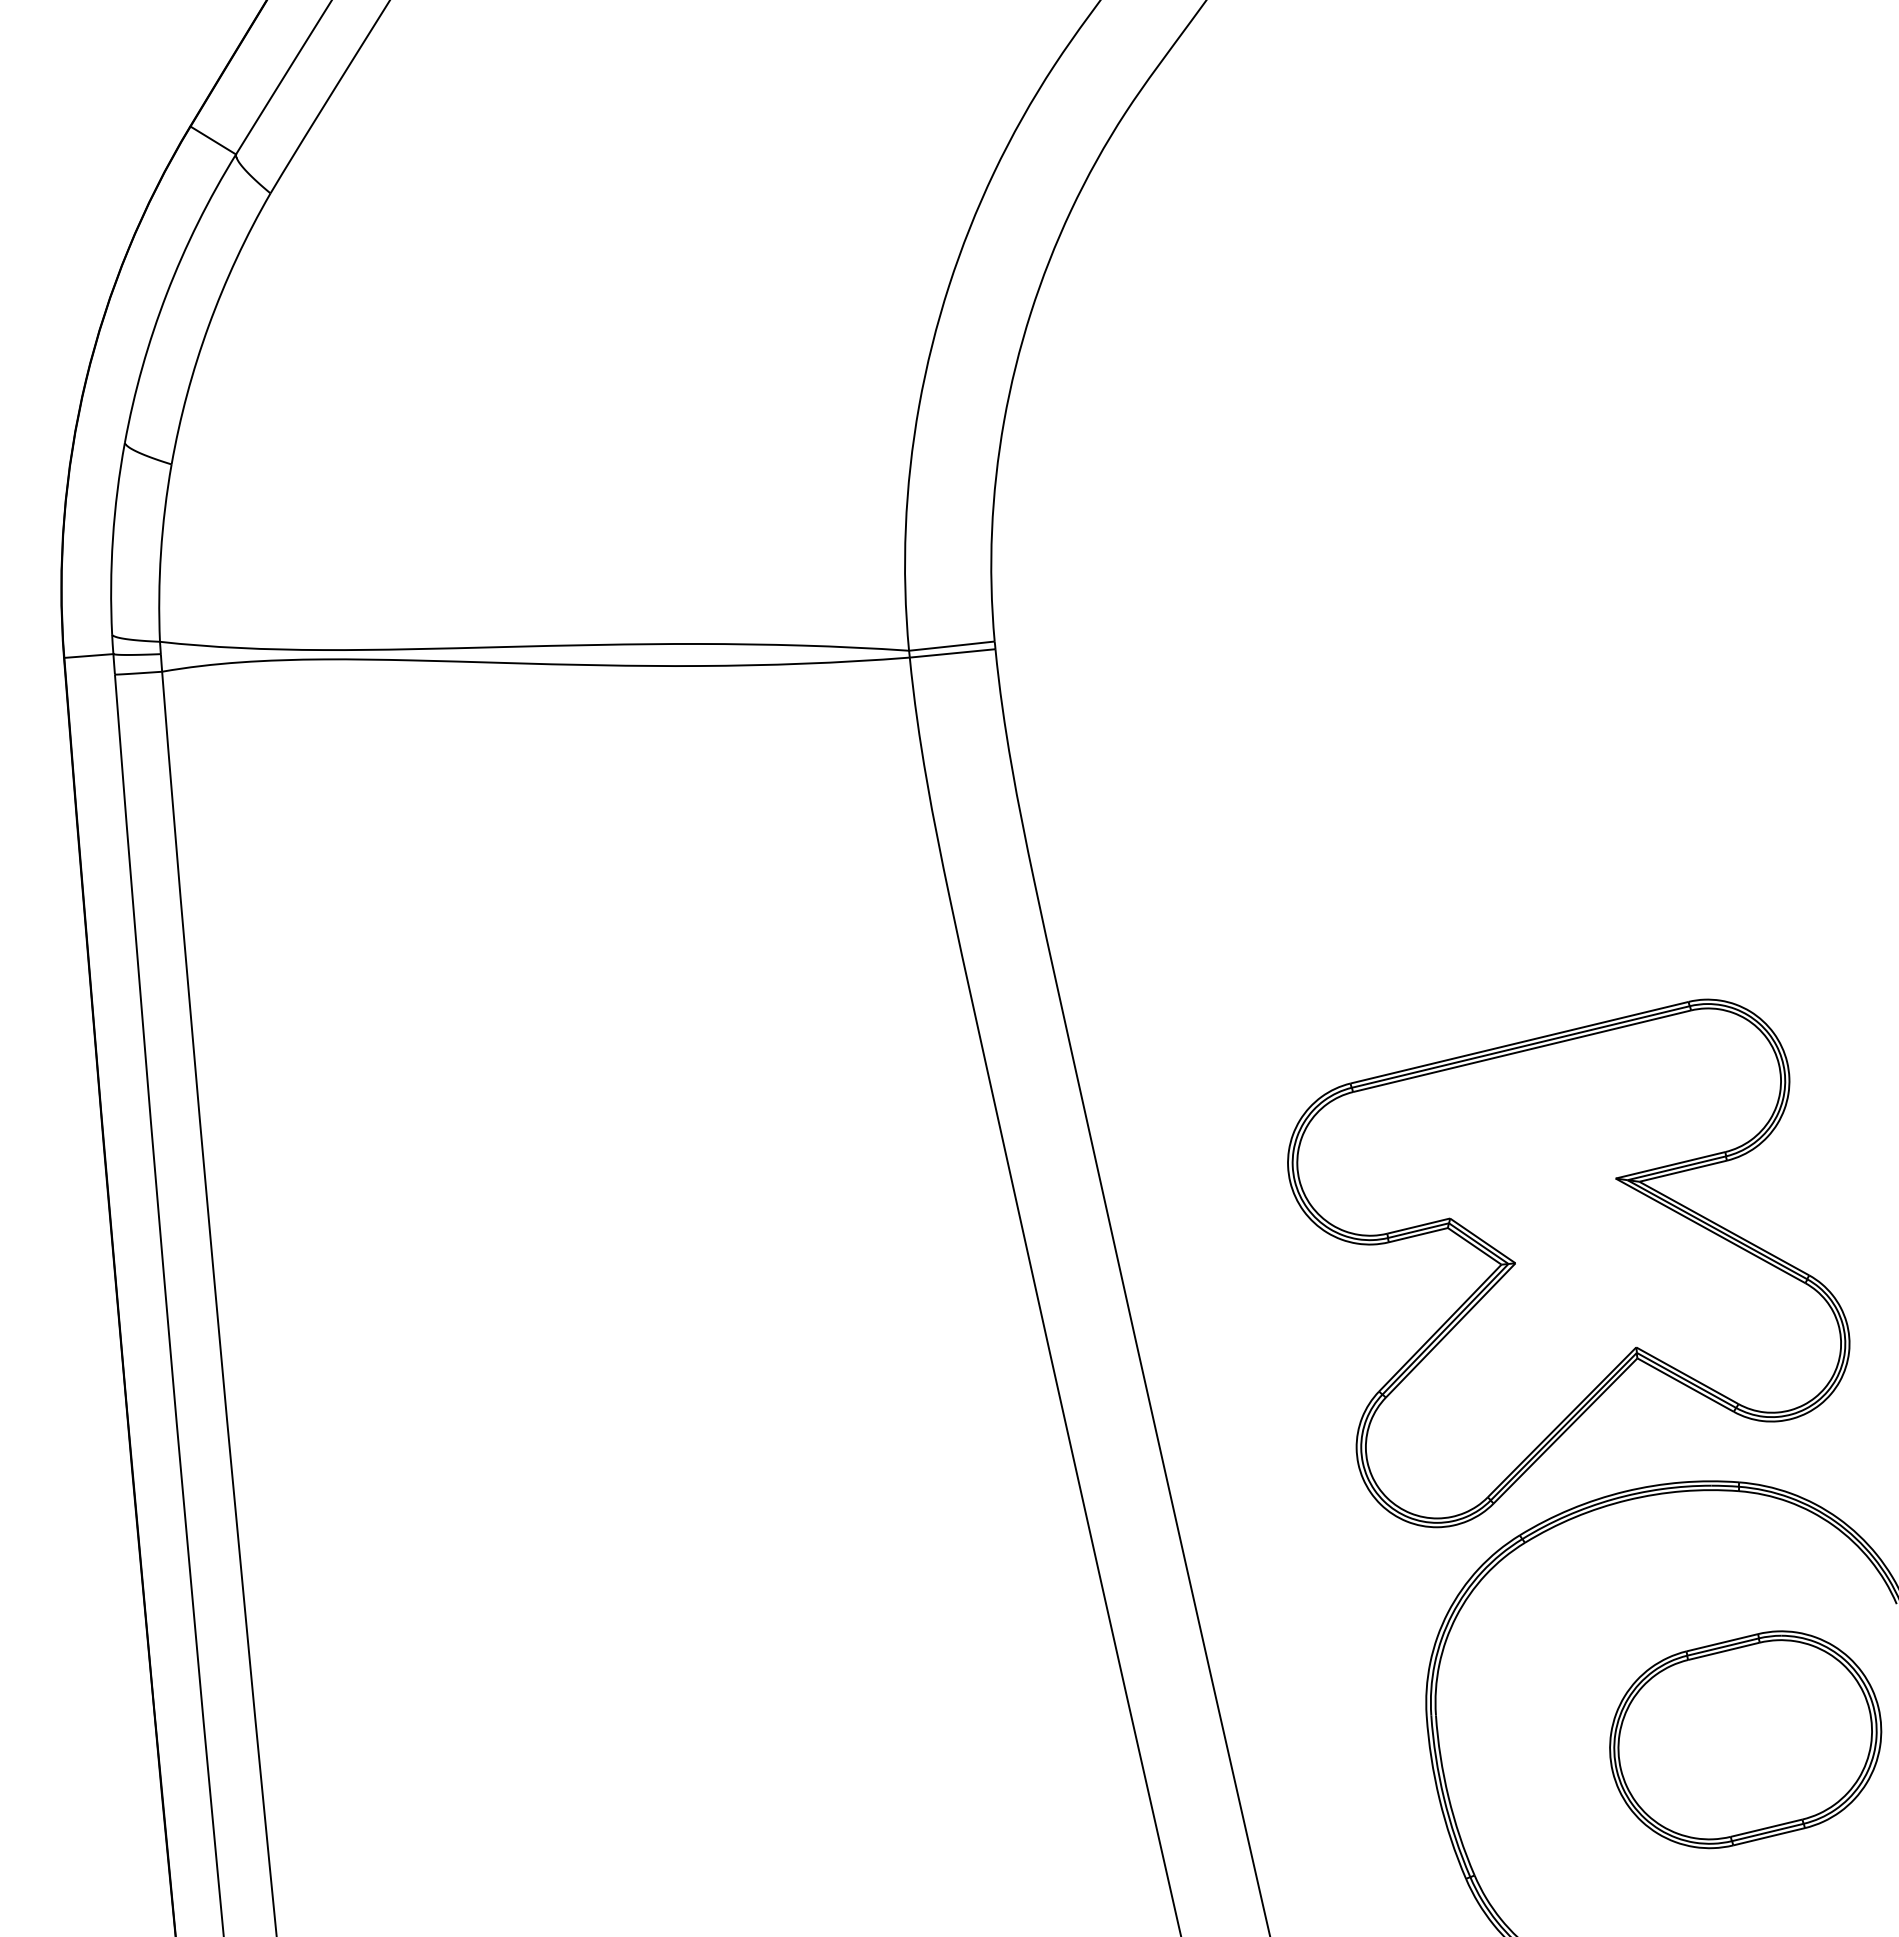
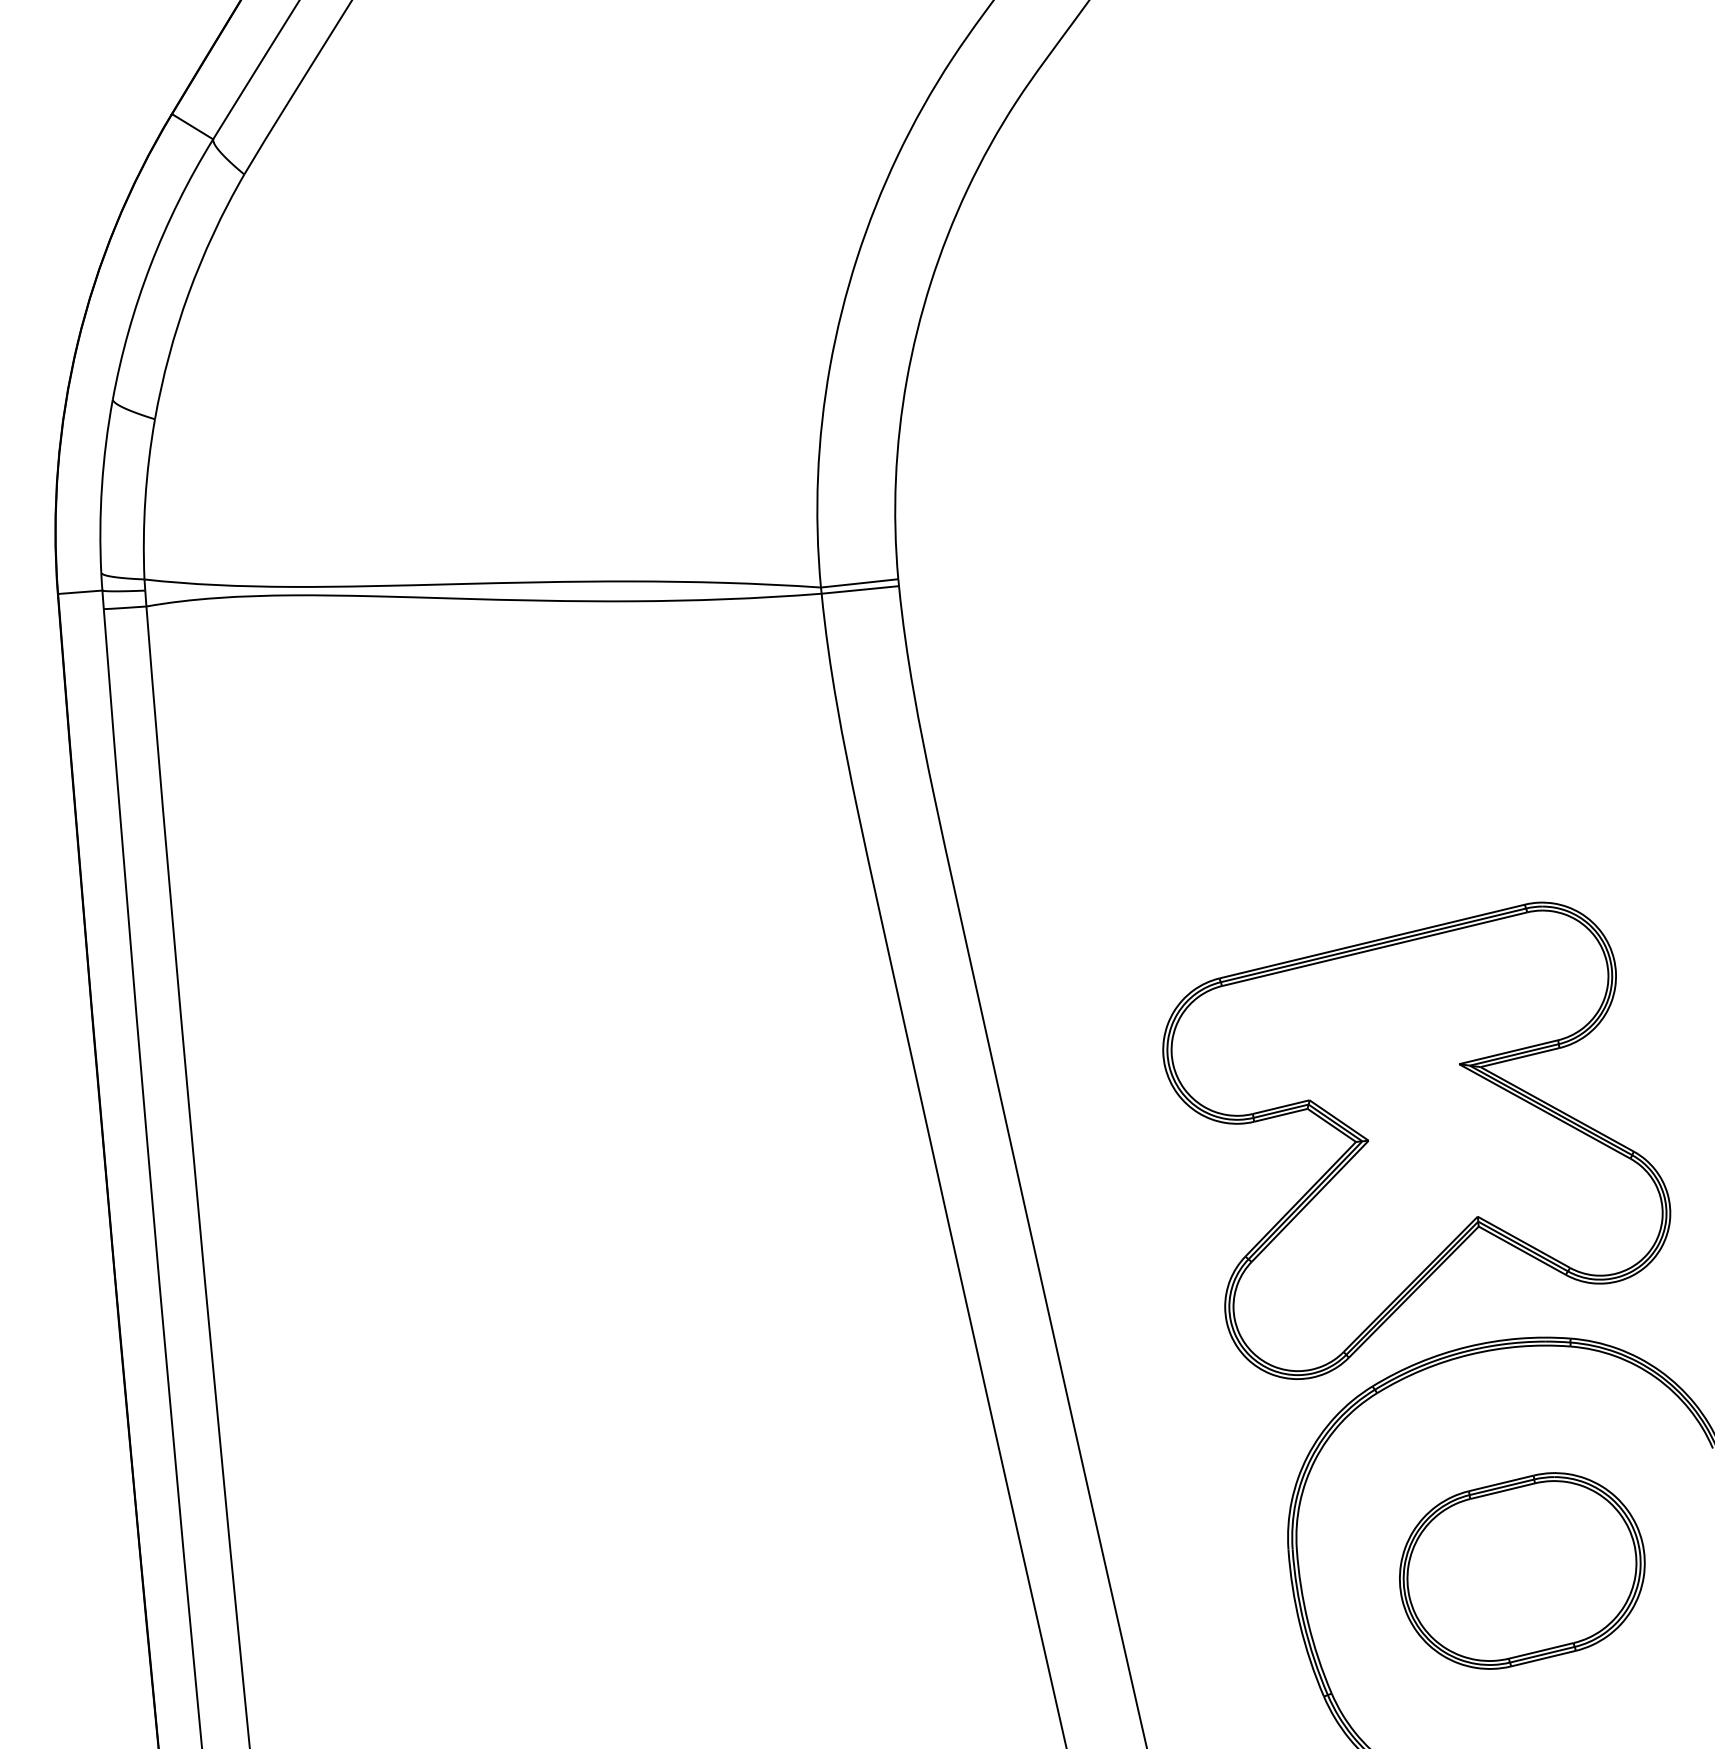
part: (1745, 1739) -> (1522, 1570), moved

